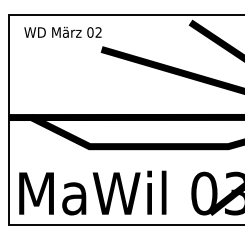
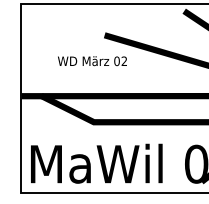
text: (62, 31) -> (92, 60), moved

